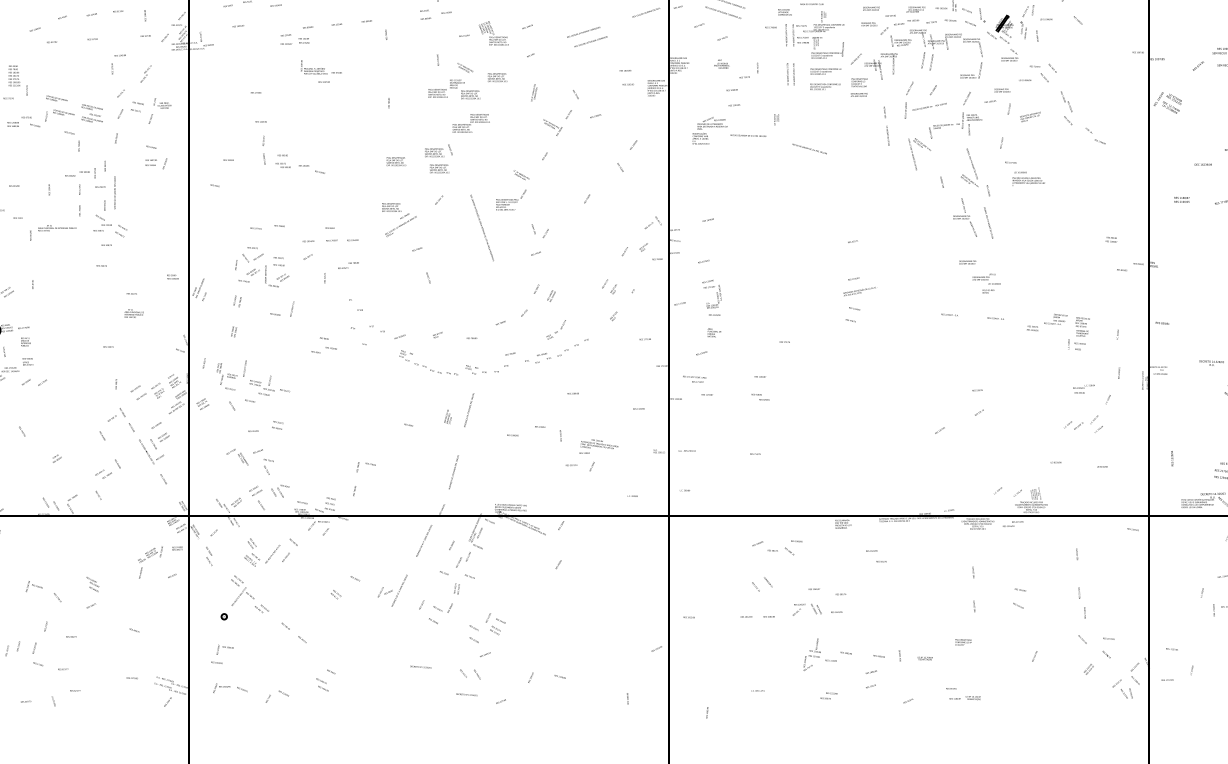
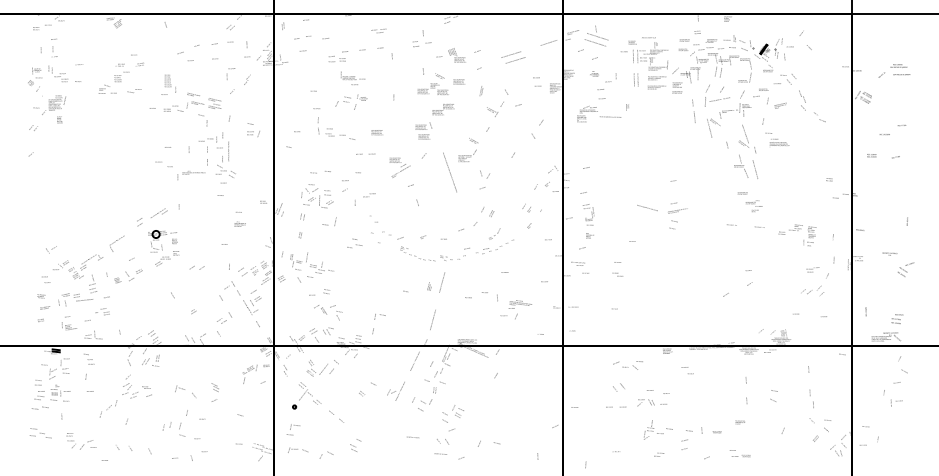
text: (144, 109) -> (351, 101), moved
text: (809, 148) -> (647, 207), moved
text: (394, 161) -> (376, 132), moved
text: (341, 239) -> (365, 153), moved
text: (33, 381) -> (196, 267), moved
text: (250, 461) -> (328, 312), moved

